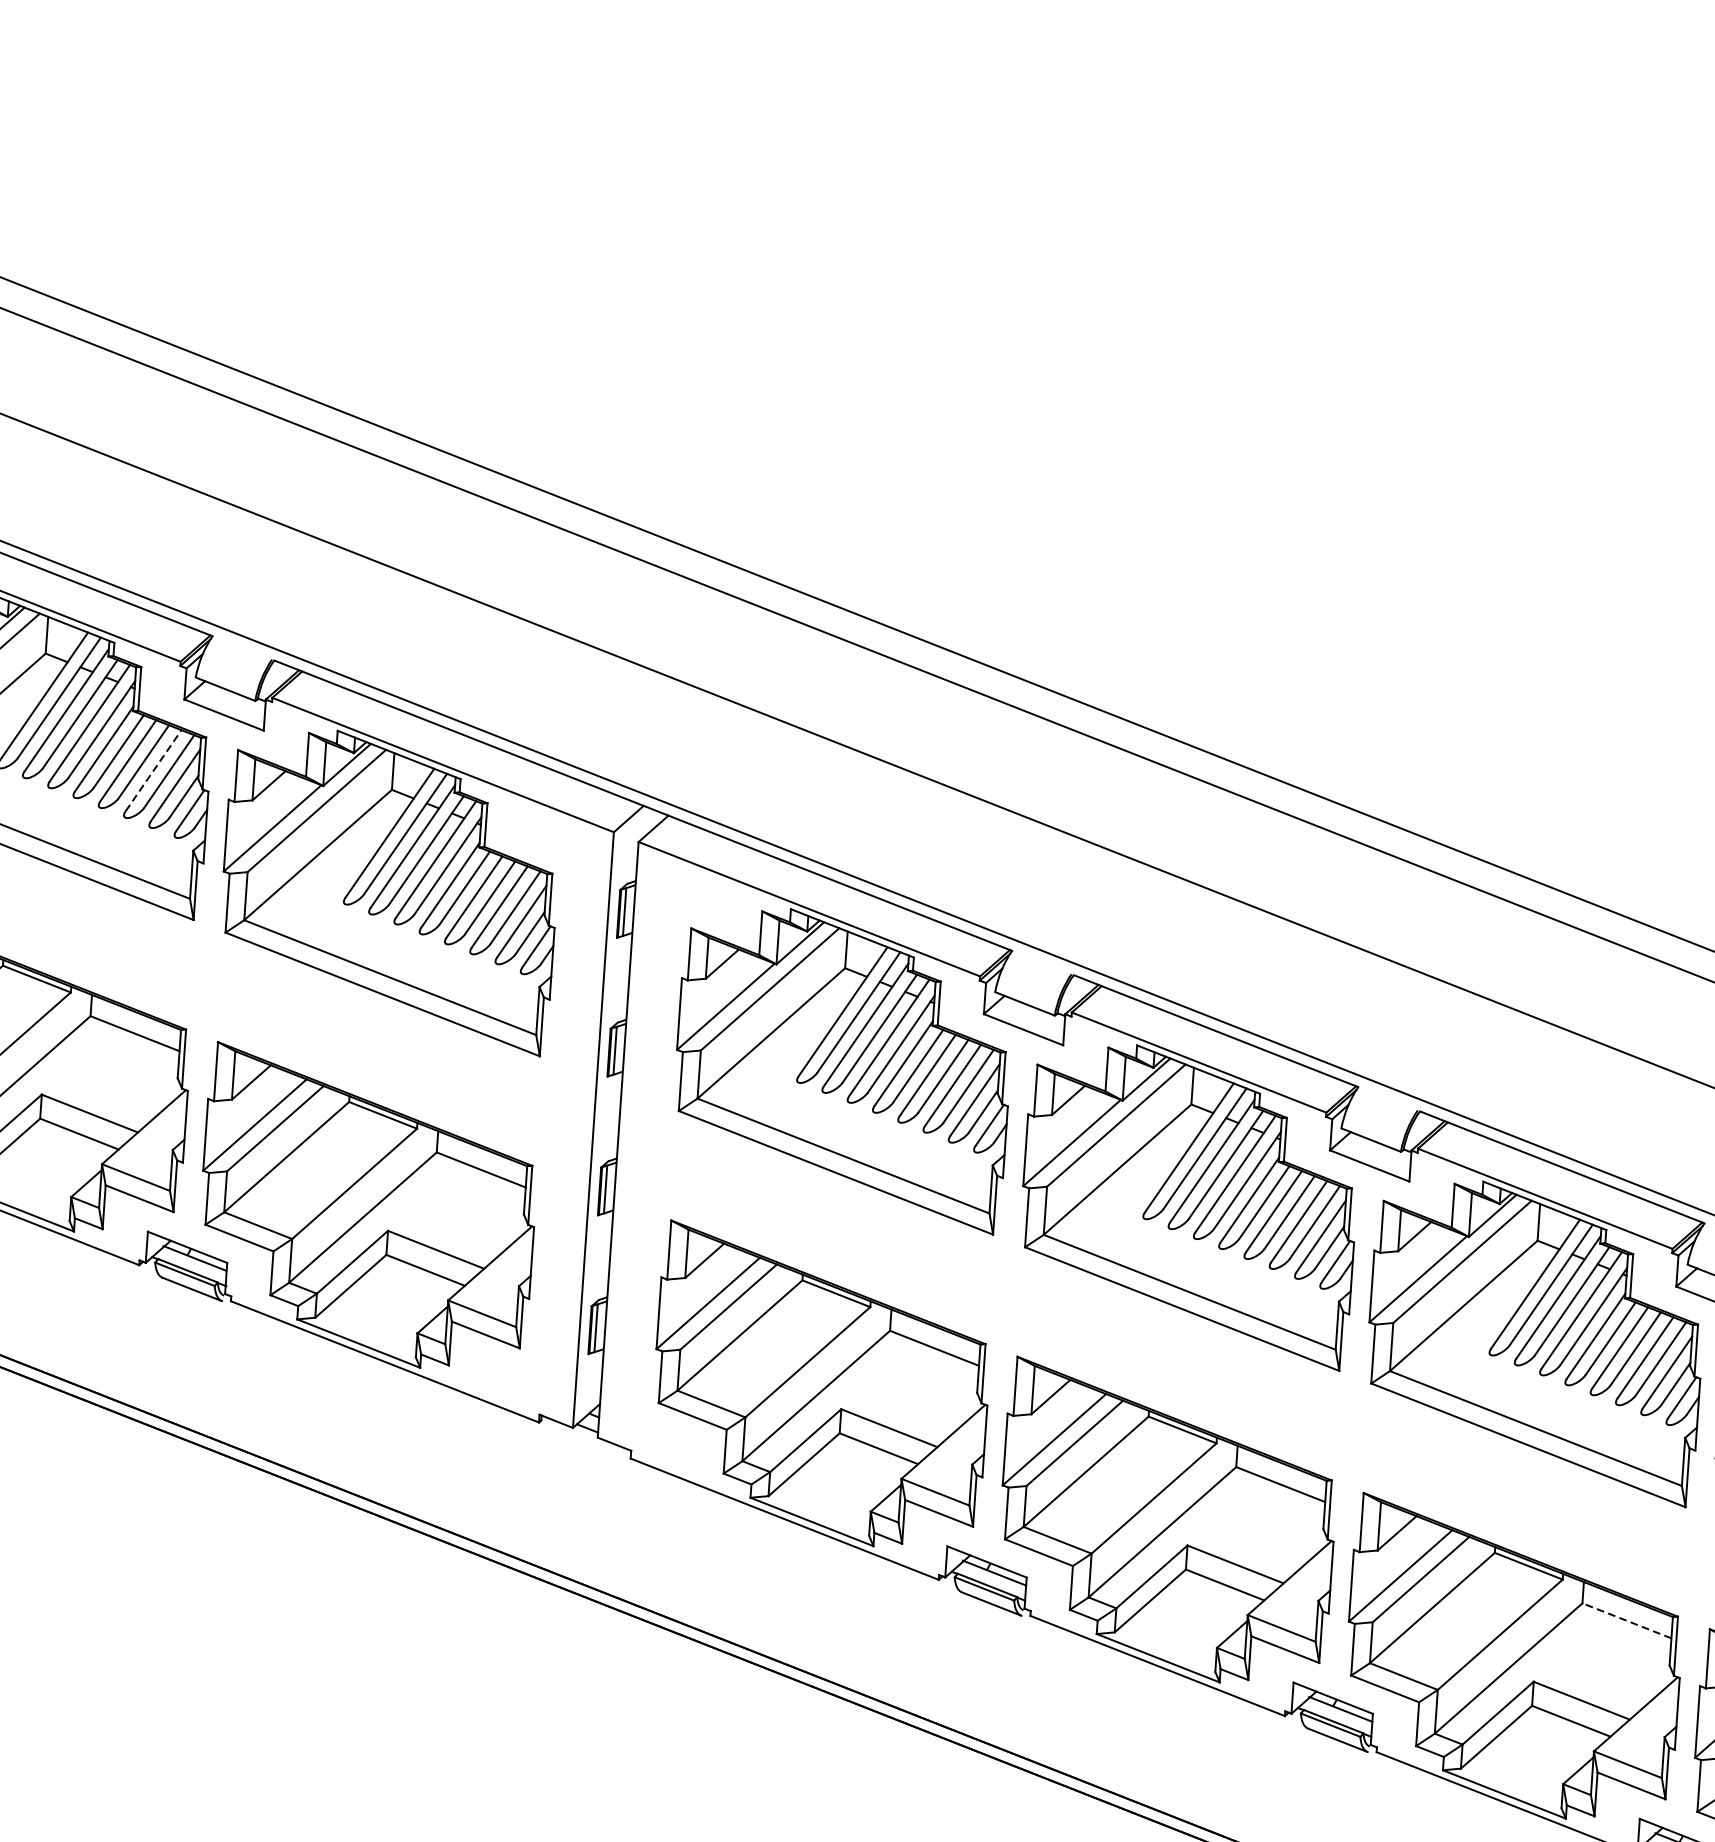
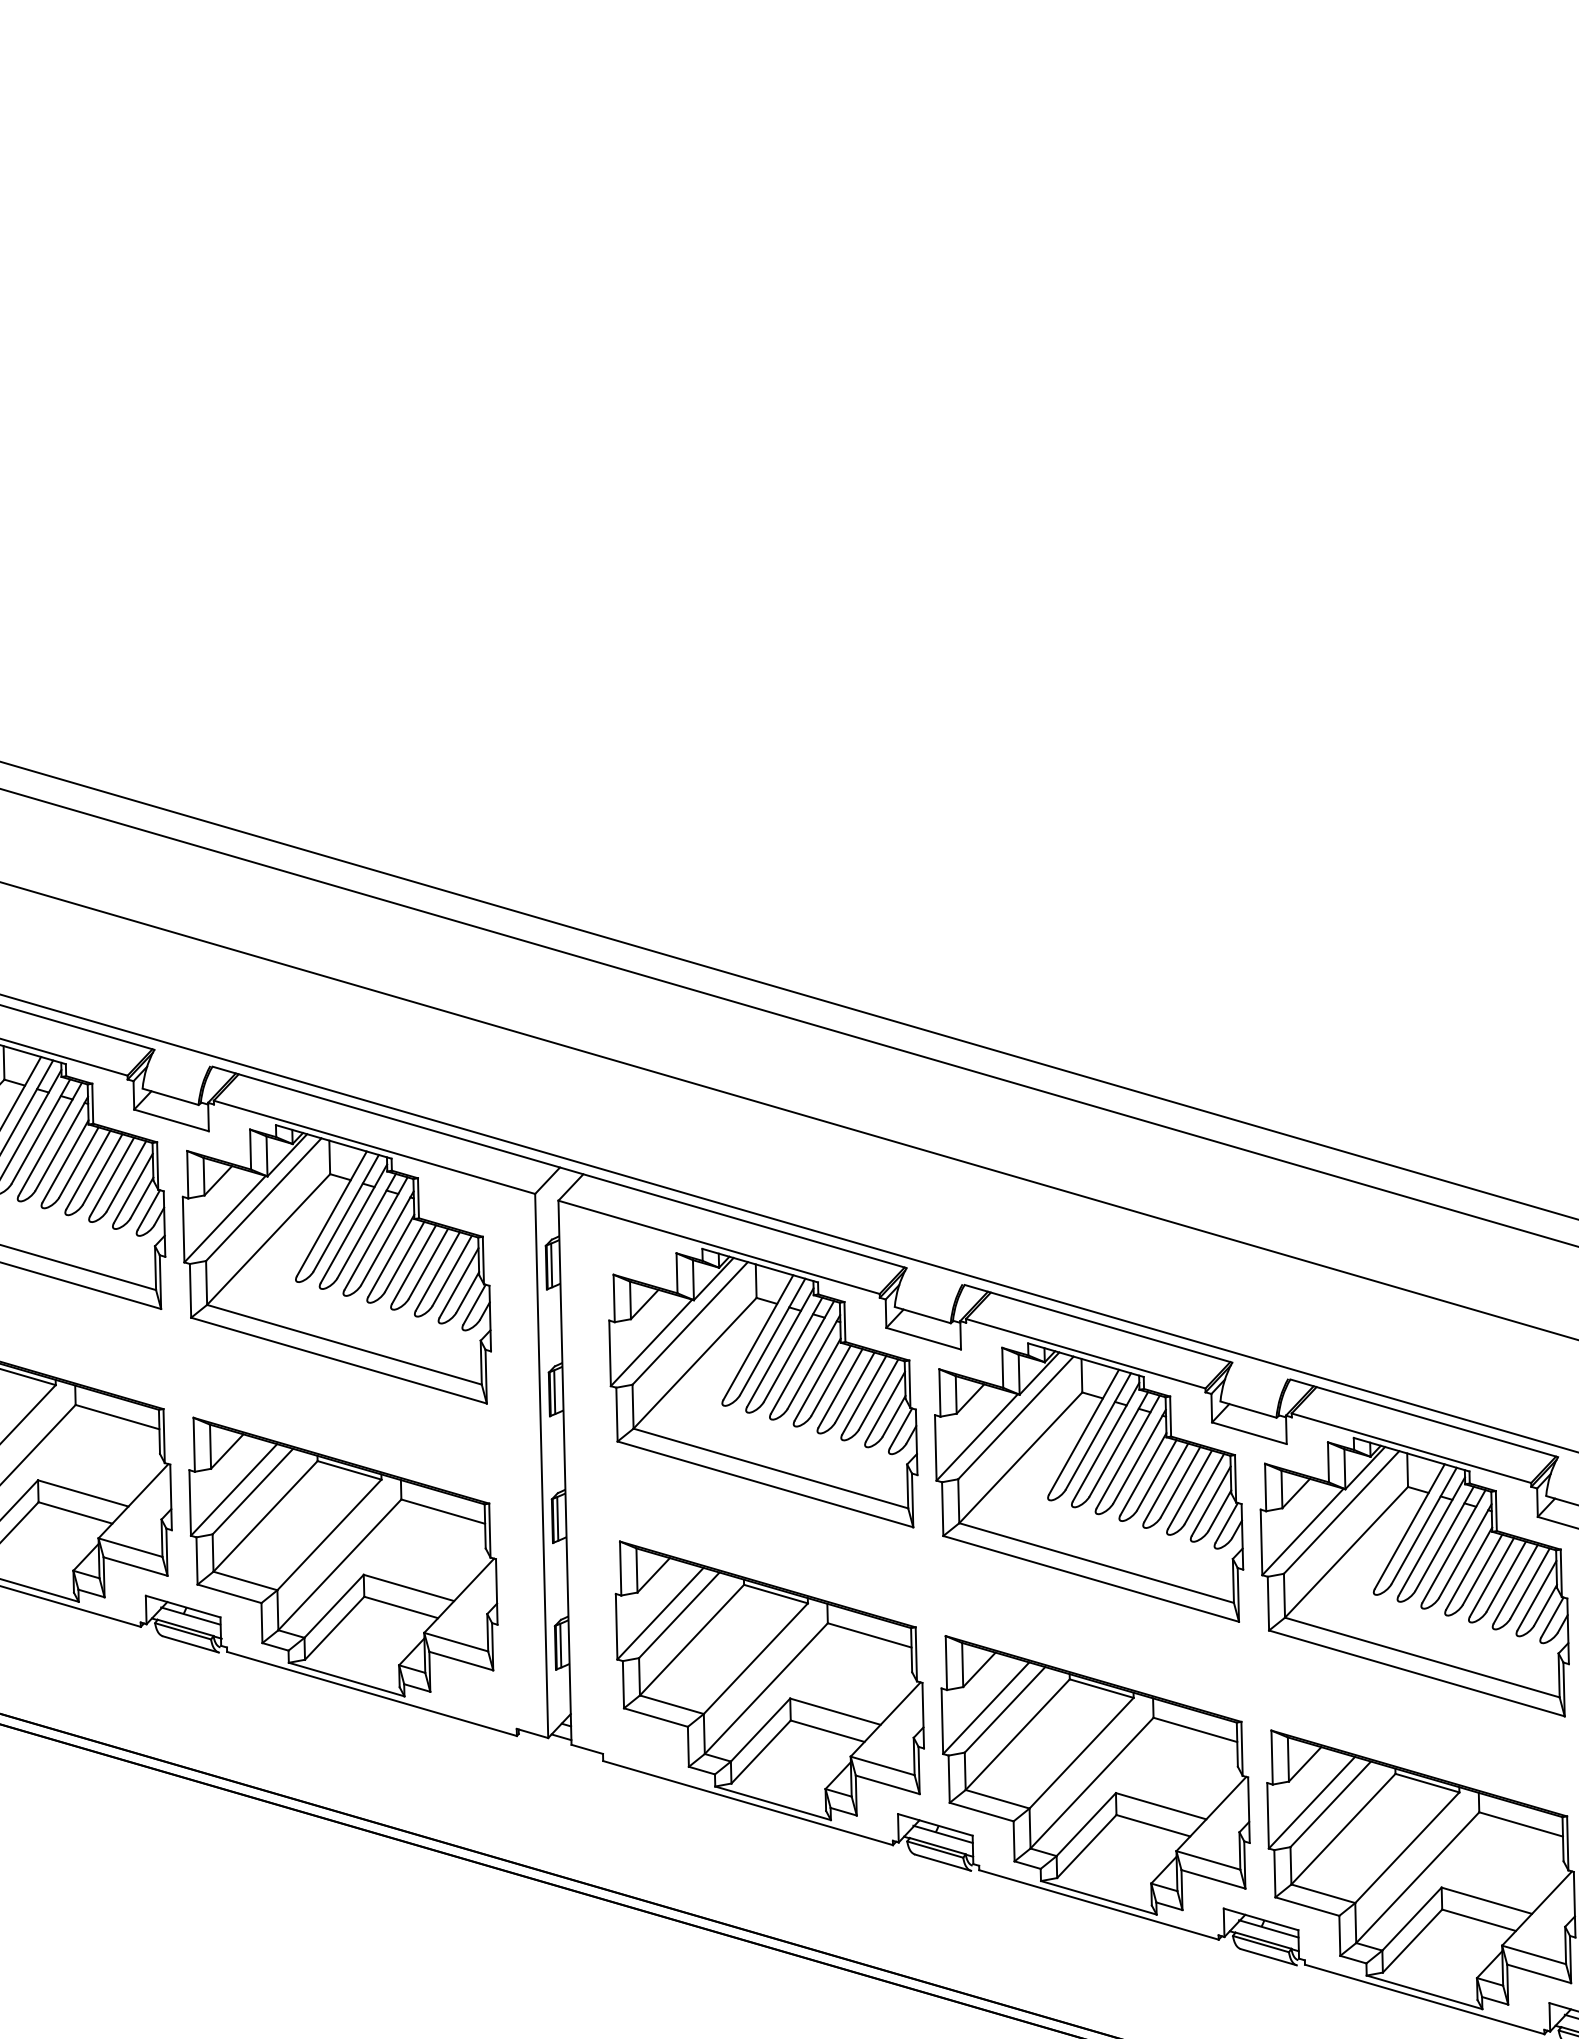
line: (153, 770) -> (112, 1176), dashed -> solid
line: (1627, 1620) -> (1521, 1824), dashed -> solid

